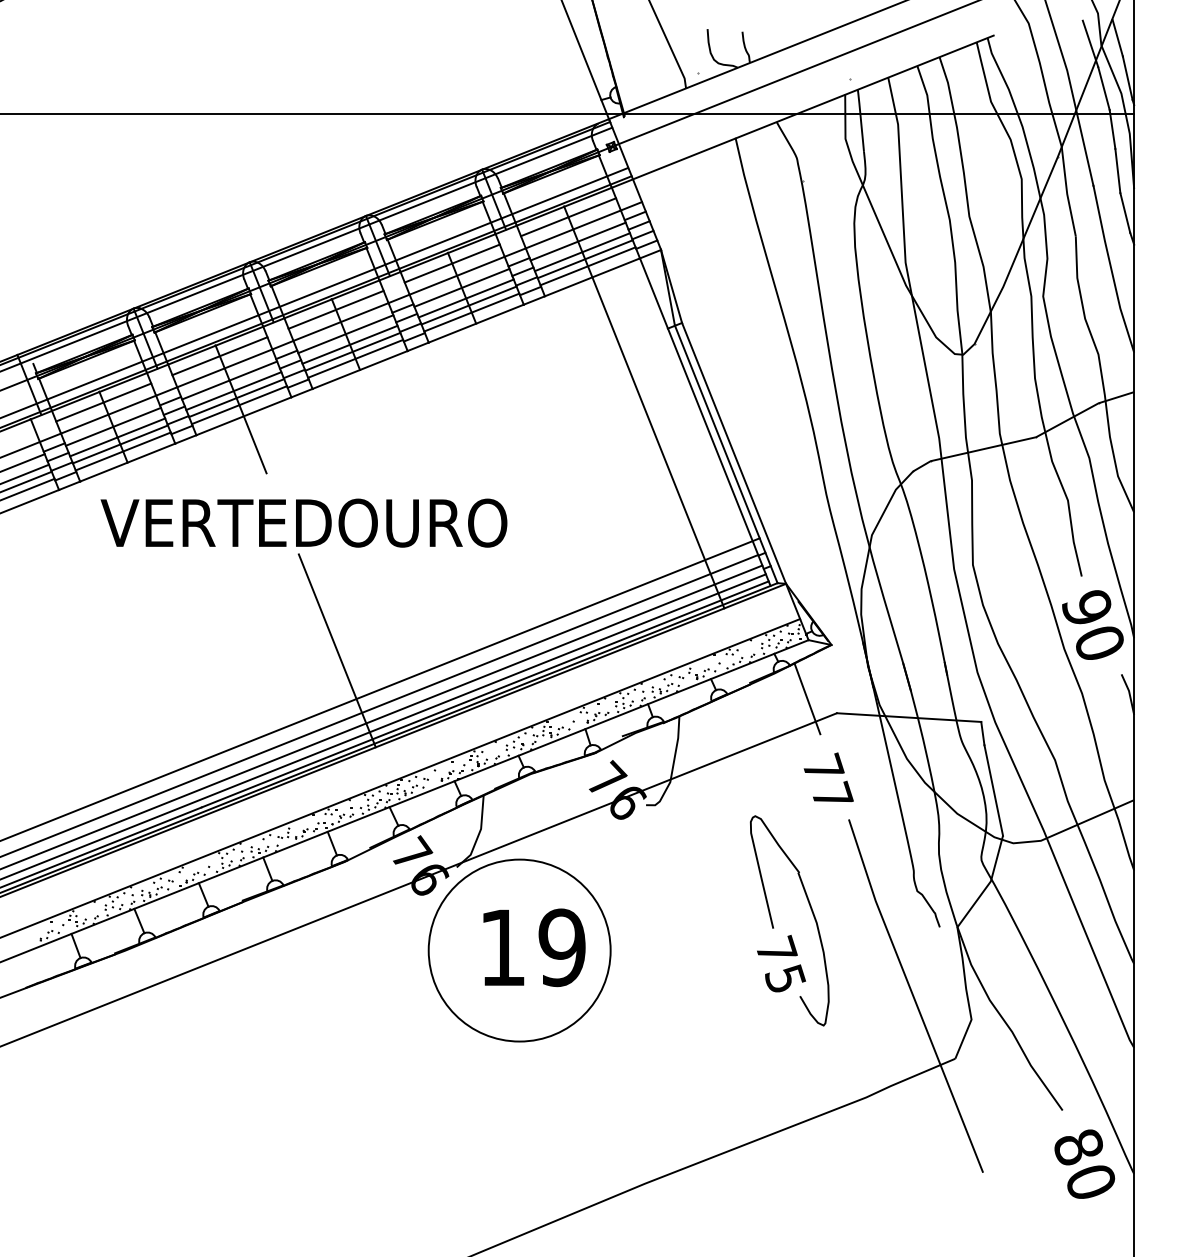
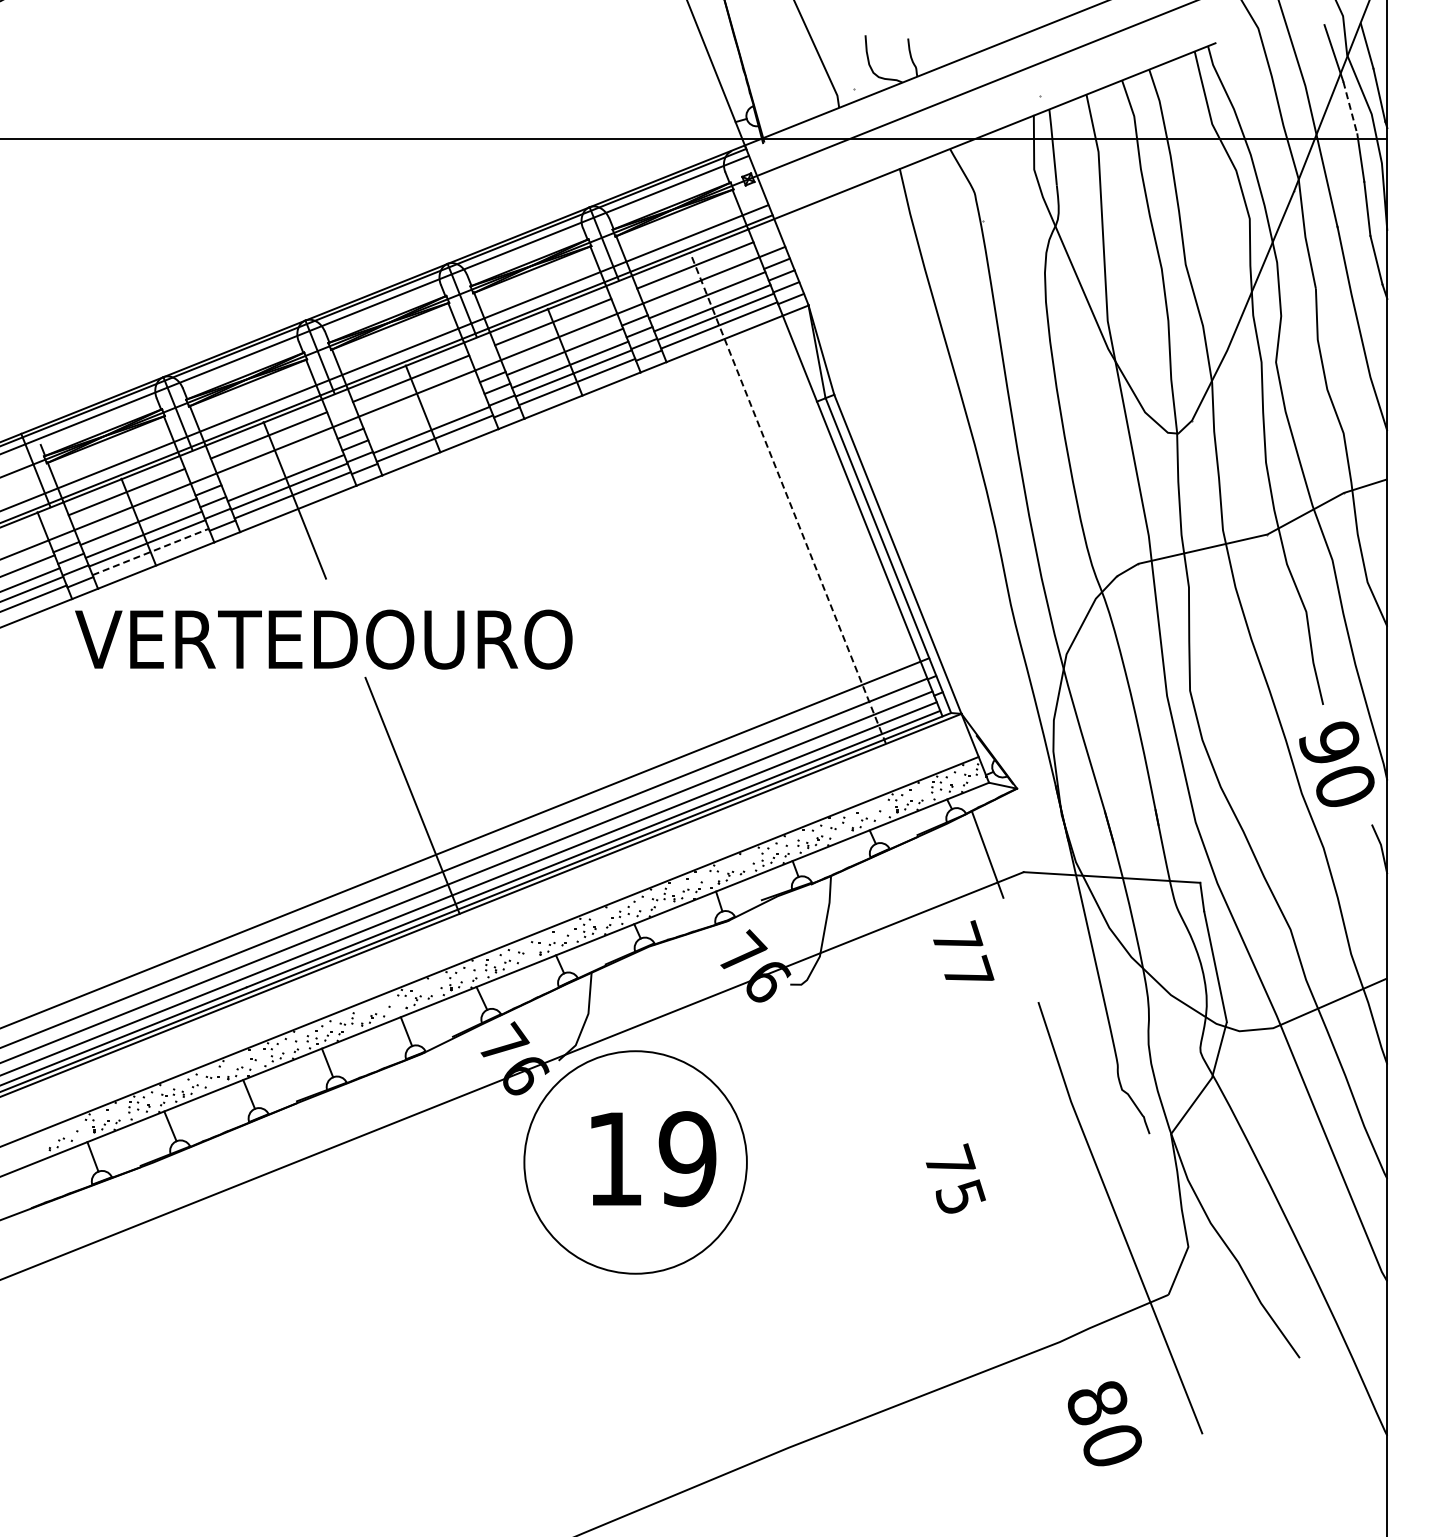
line: (1104, 88) -> (1350, 108), solid -> dashed
line: (345, 334) -> (422, 408), removed
line: (349, 344) -> (427, 421), removed
line: (229, 379) -> (280, 464), removed
line: (644, 407) -> (788, 498), solid -> dashed
line: (123, 451) -> (150, 551), solid -> dashed
text: (303, 523) -> (323, 639), moved
text: (828, 777) -> (963, 950), moved
part: (773, 926) -> (946, 1132), removed
text: (1084, 1163) -> (1104, 1423), moved

